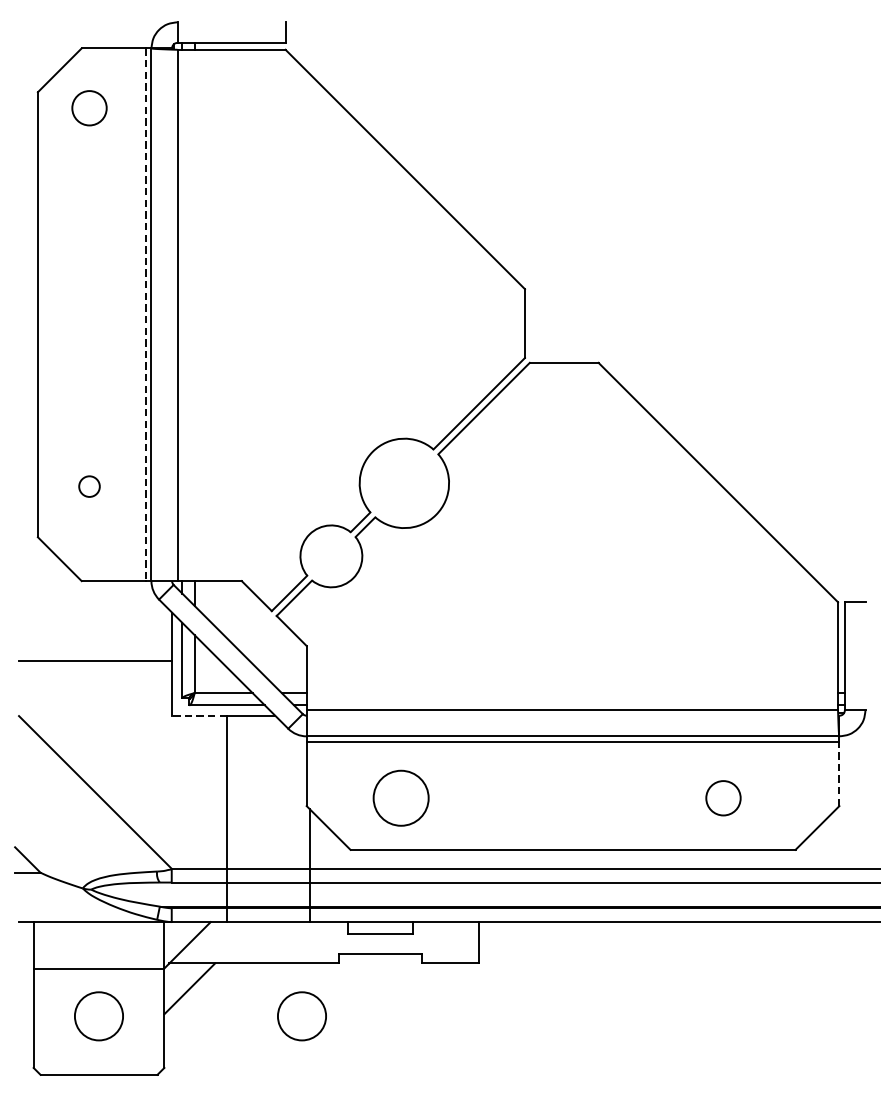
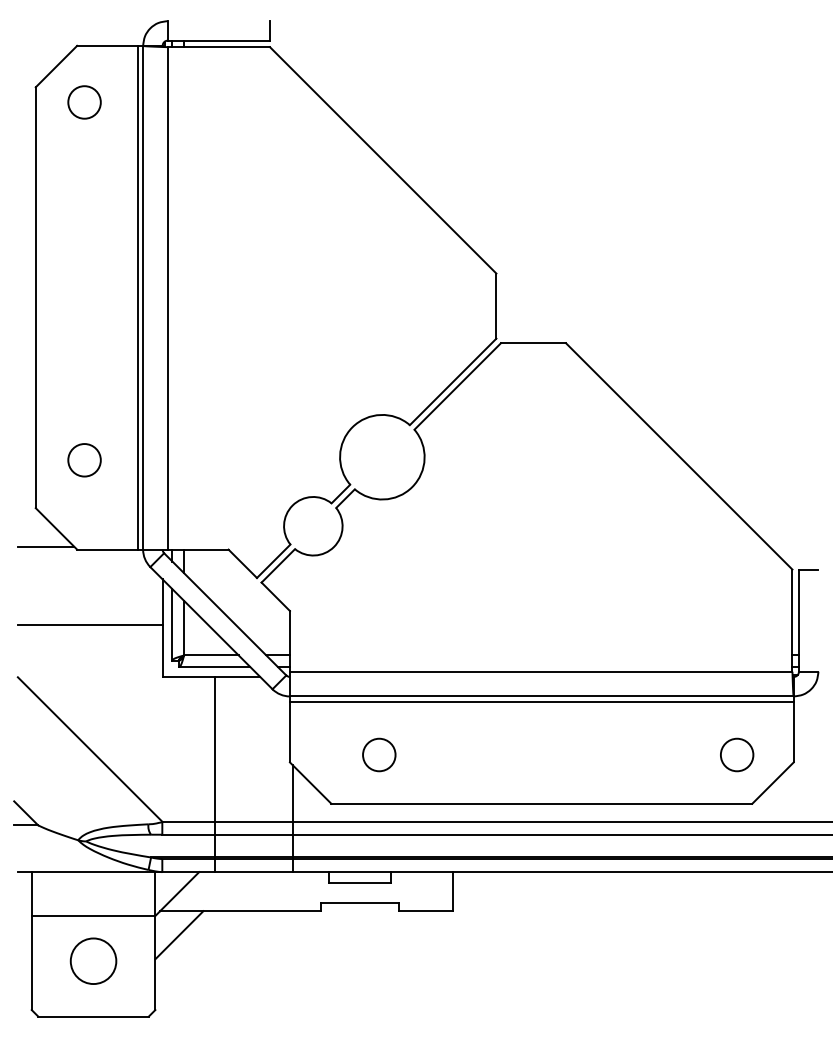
line: (145, 314) -> (137, 297), dashed -> solid
circle: (89, 486) -> (84, 460), size x1.67
line: (48, 577) -> (45, 546), added
line: (199, 715) -> (188, 676), dashed -> solid
line: (839, 773) -> (793, 731), dashed -> solid
circle: (401, 797) -> (379, 754), size x0.62
circle: (723, 797) -> (737, 754), moved
circle: (301, 1015) -> (285, 960), removed

